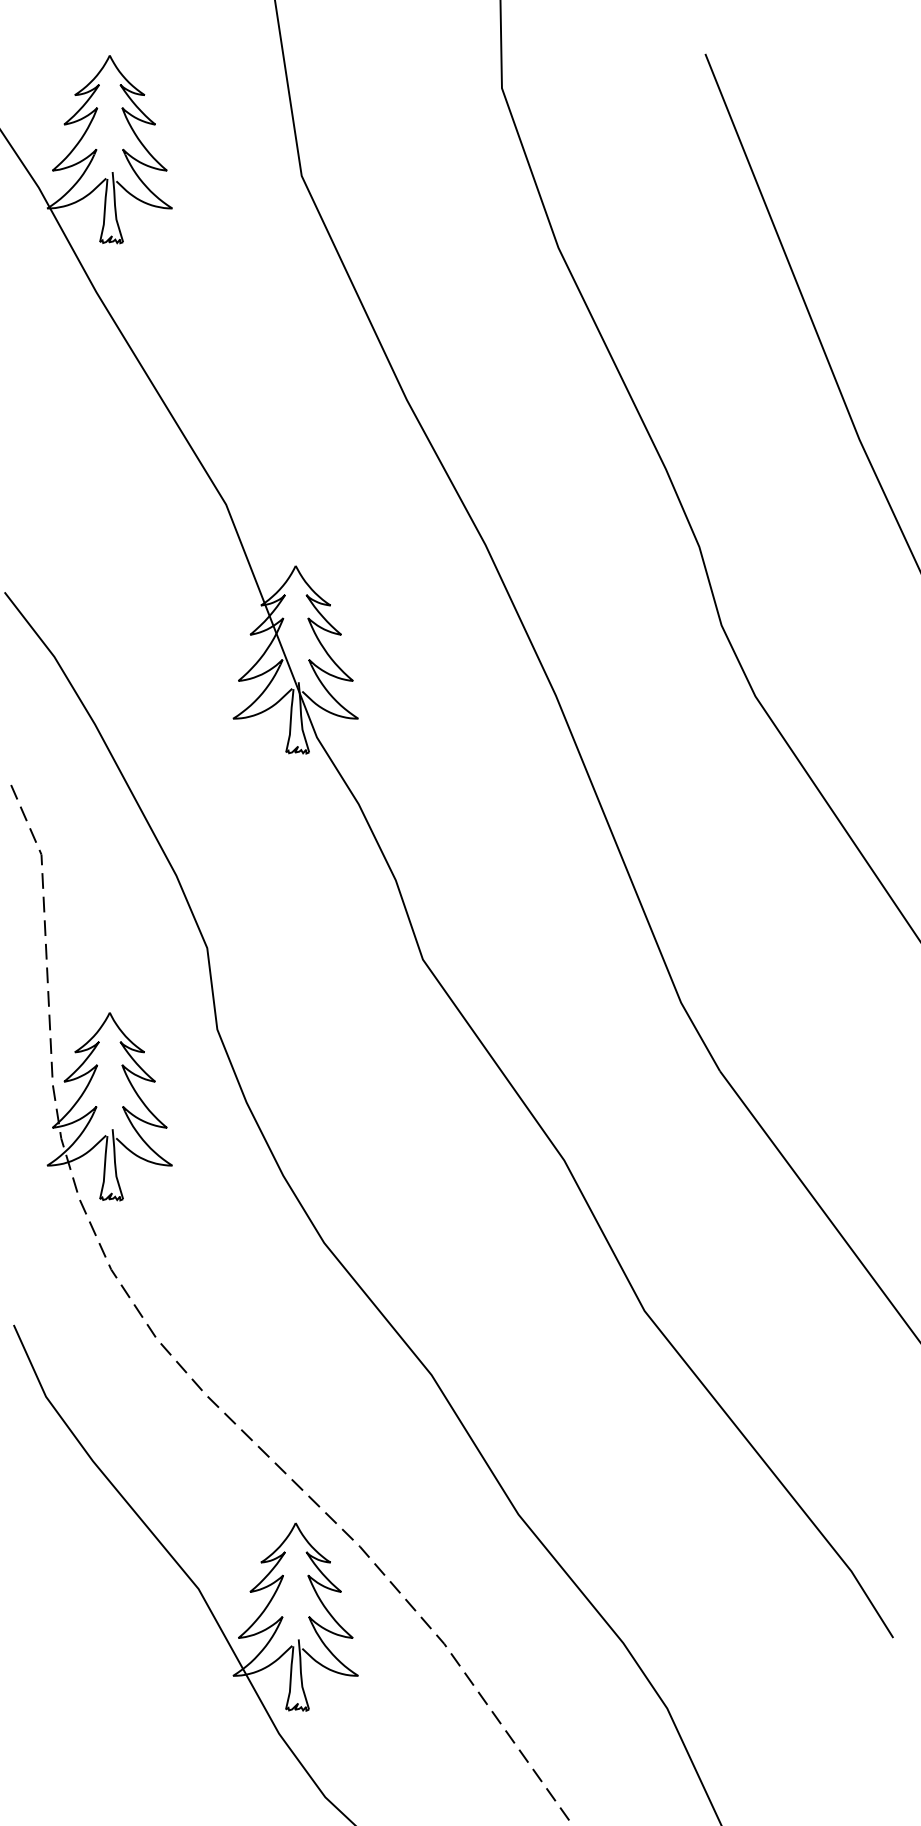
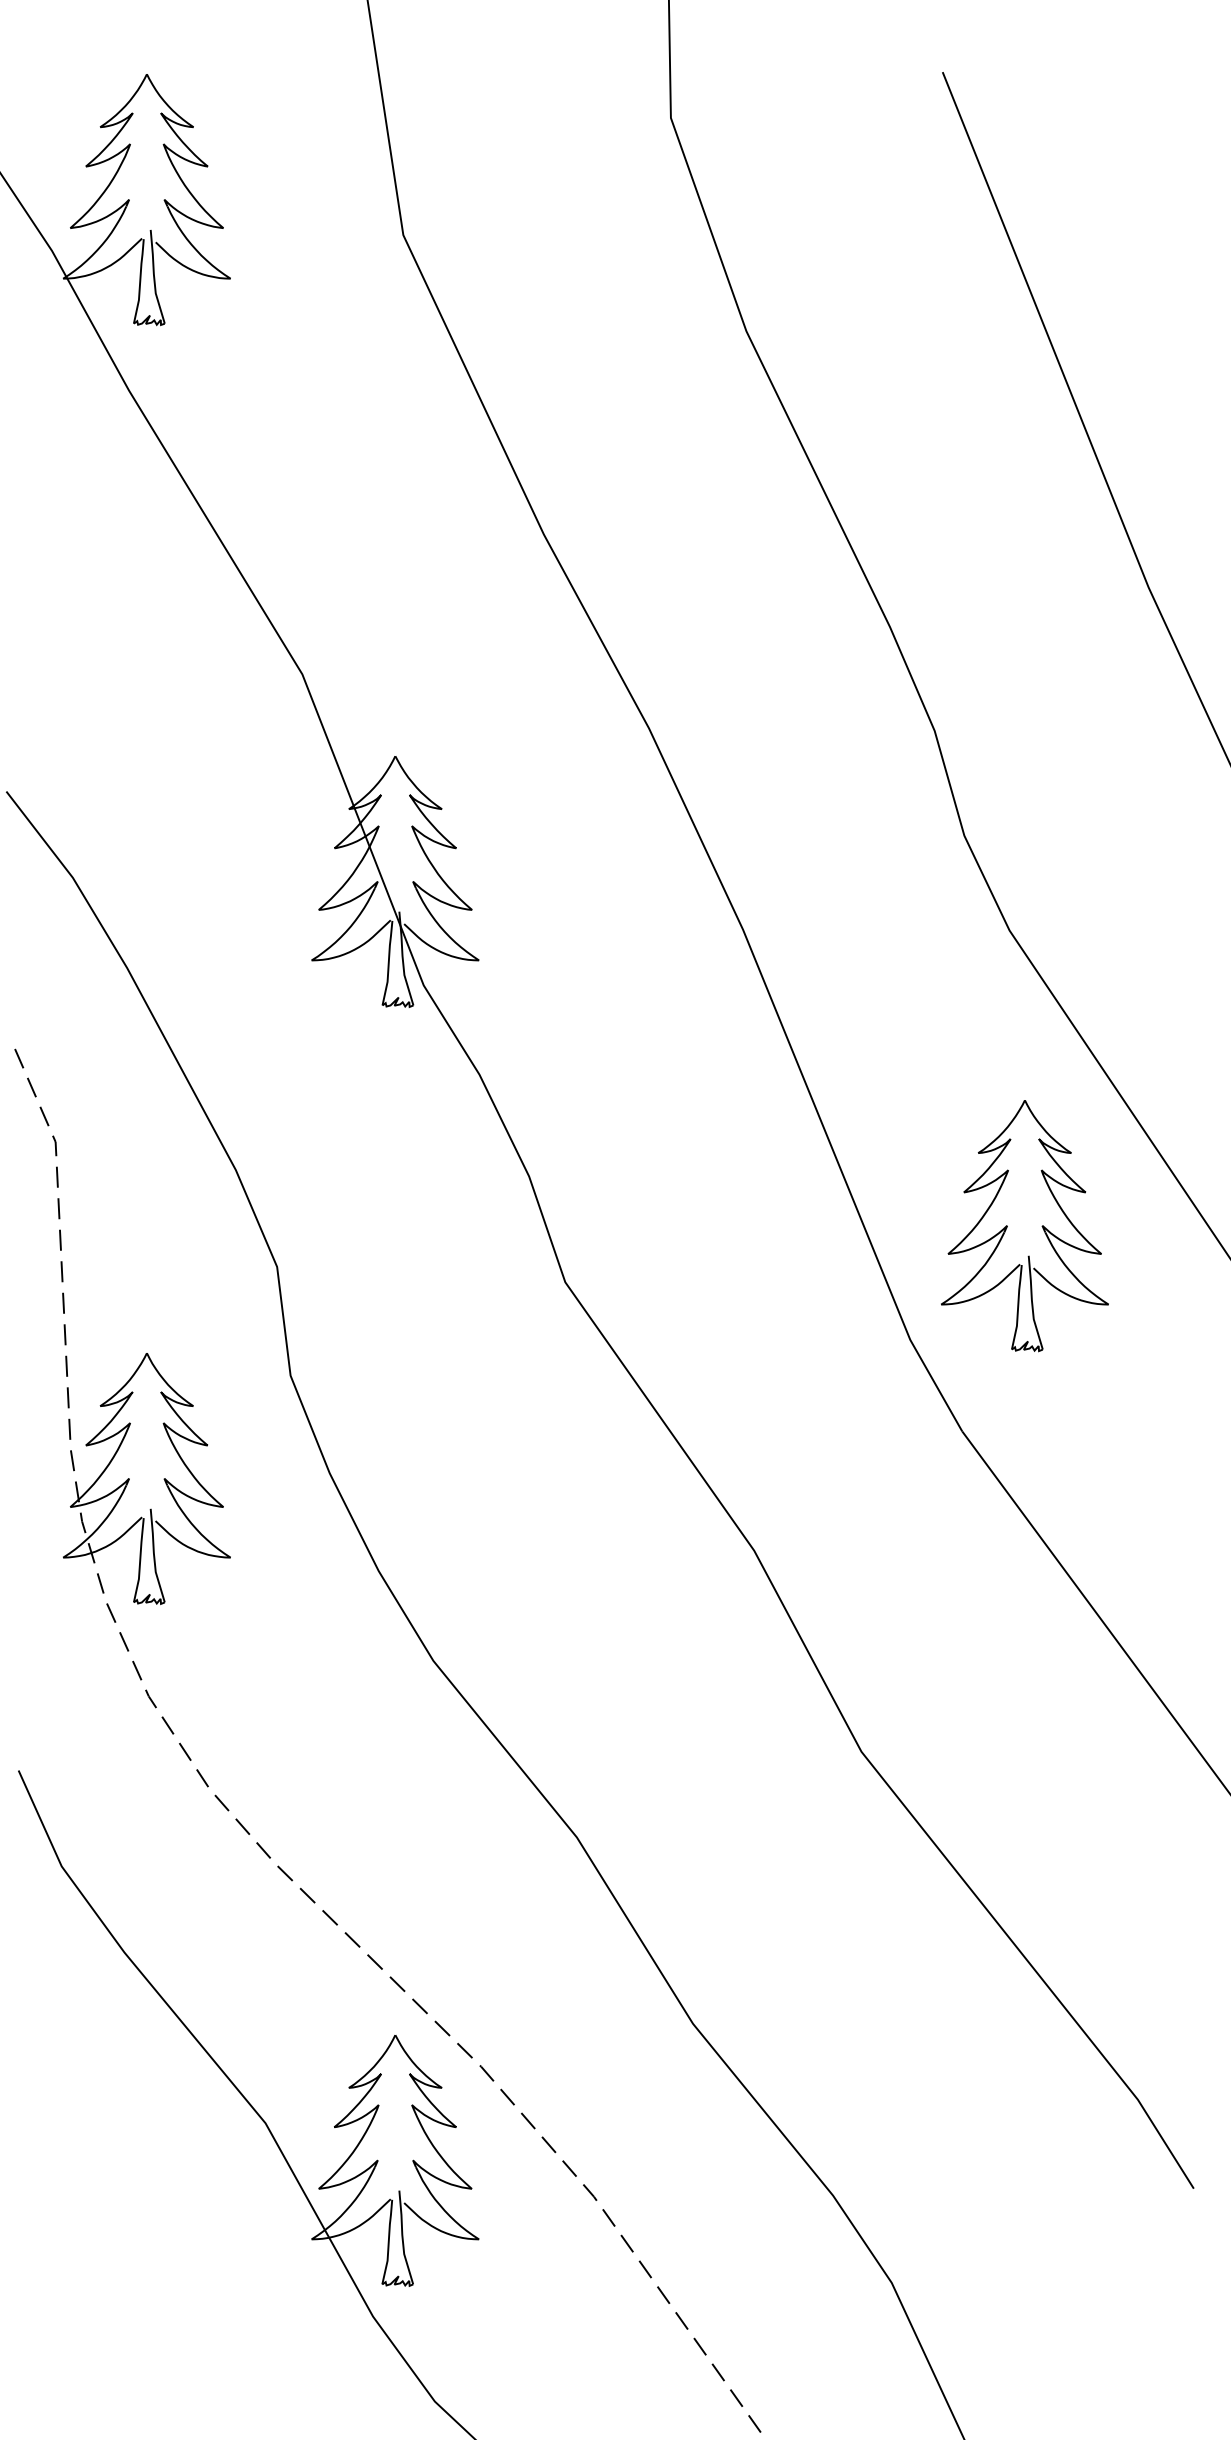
part: (753, 917) -> (1007, 1226), added

